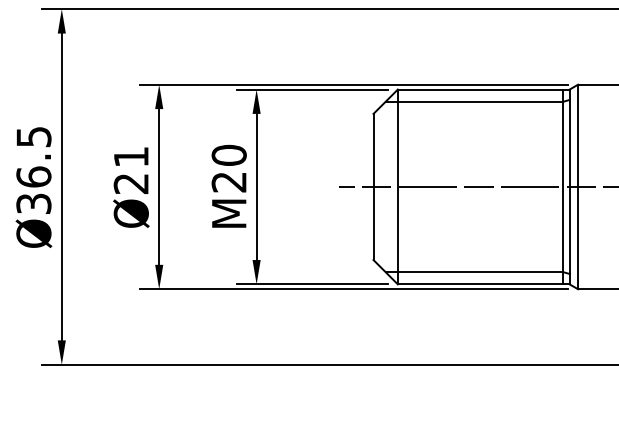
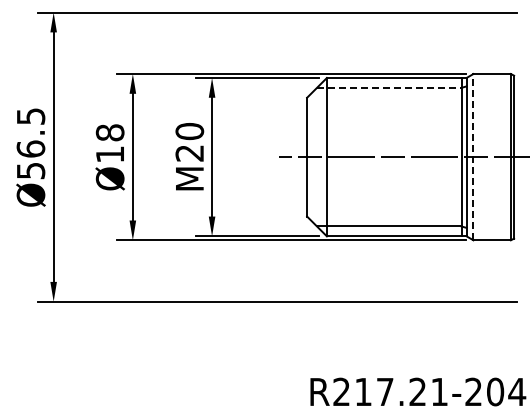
line: (474, 101) -> (389, 87), solid -> dashed
text: (130, 170) -> (109, 143), Ø21 -> Ø18
line: (578, 186) -> (473, 156), solid -> dashed
text: (33, 203) -> (30, 170), Ø36.5 -> Ø56.5

